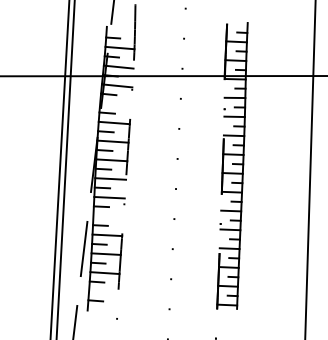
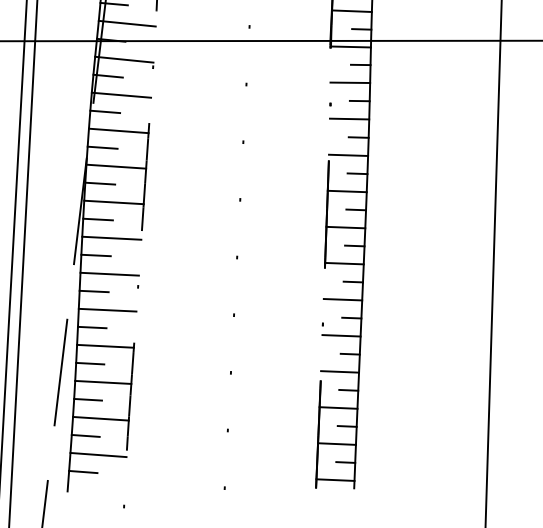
line: (115, 104) -> (121, 95), added
line: (108, 216) -> (107, 310), added
line: (103, 291) -> (98, 454), added

